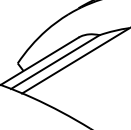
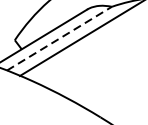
line: (55, 62) -> (59, 39), solid -> dashed

